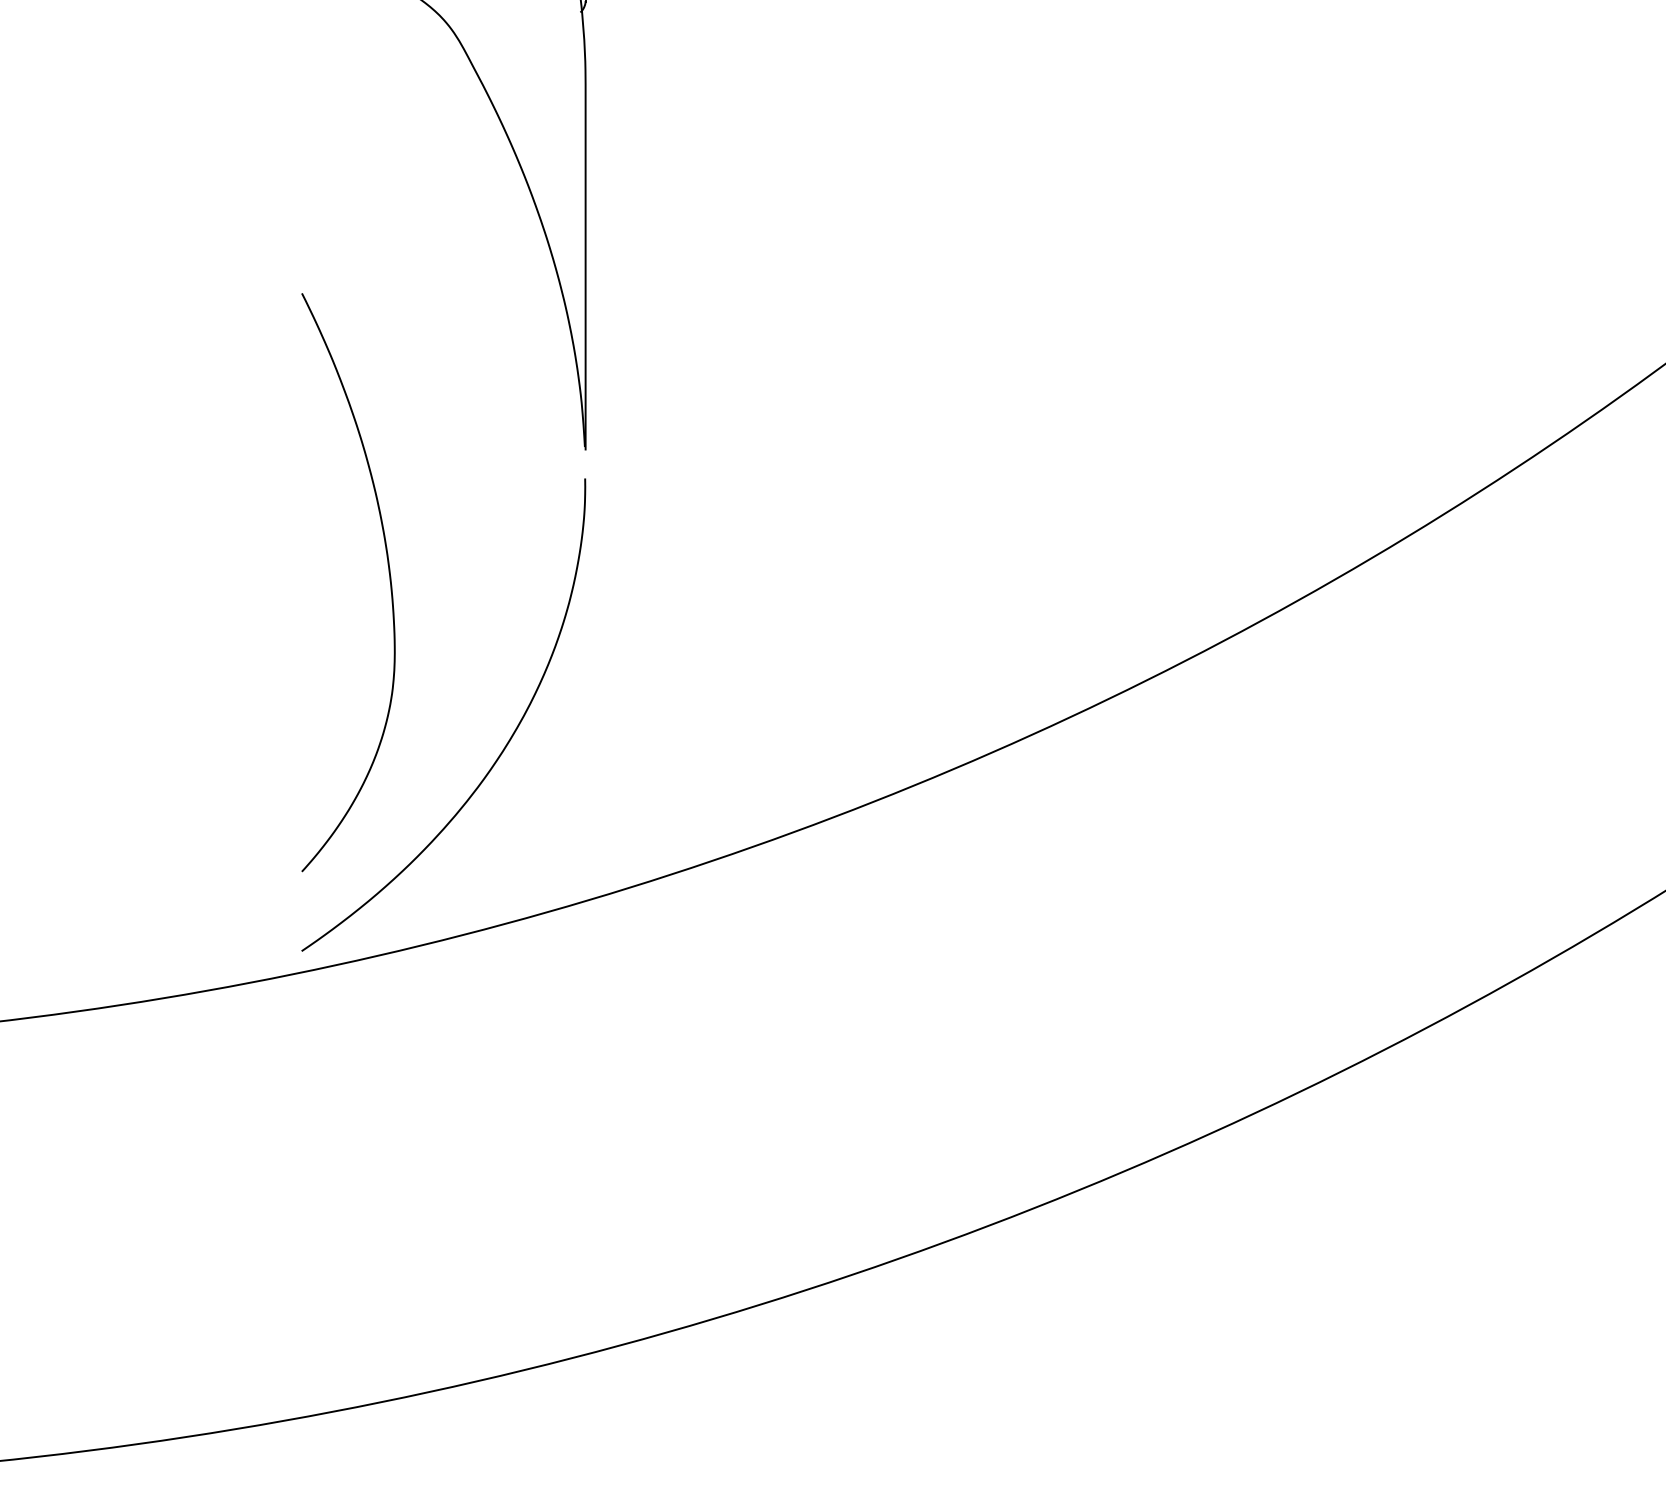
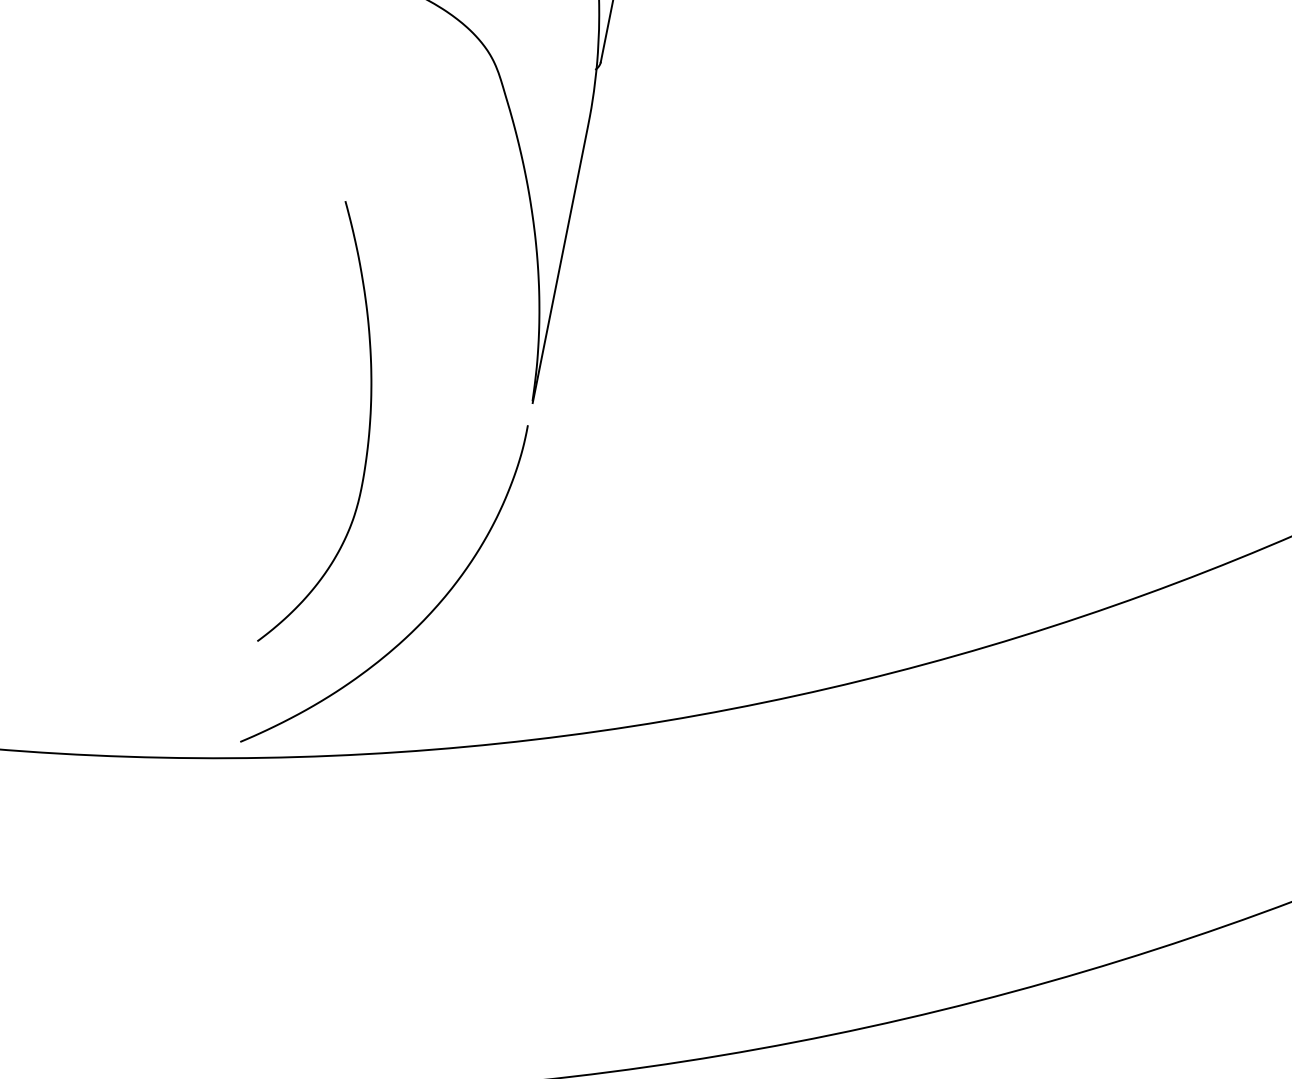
curve: (389, 581) -> (368, 433), moved

